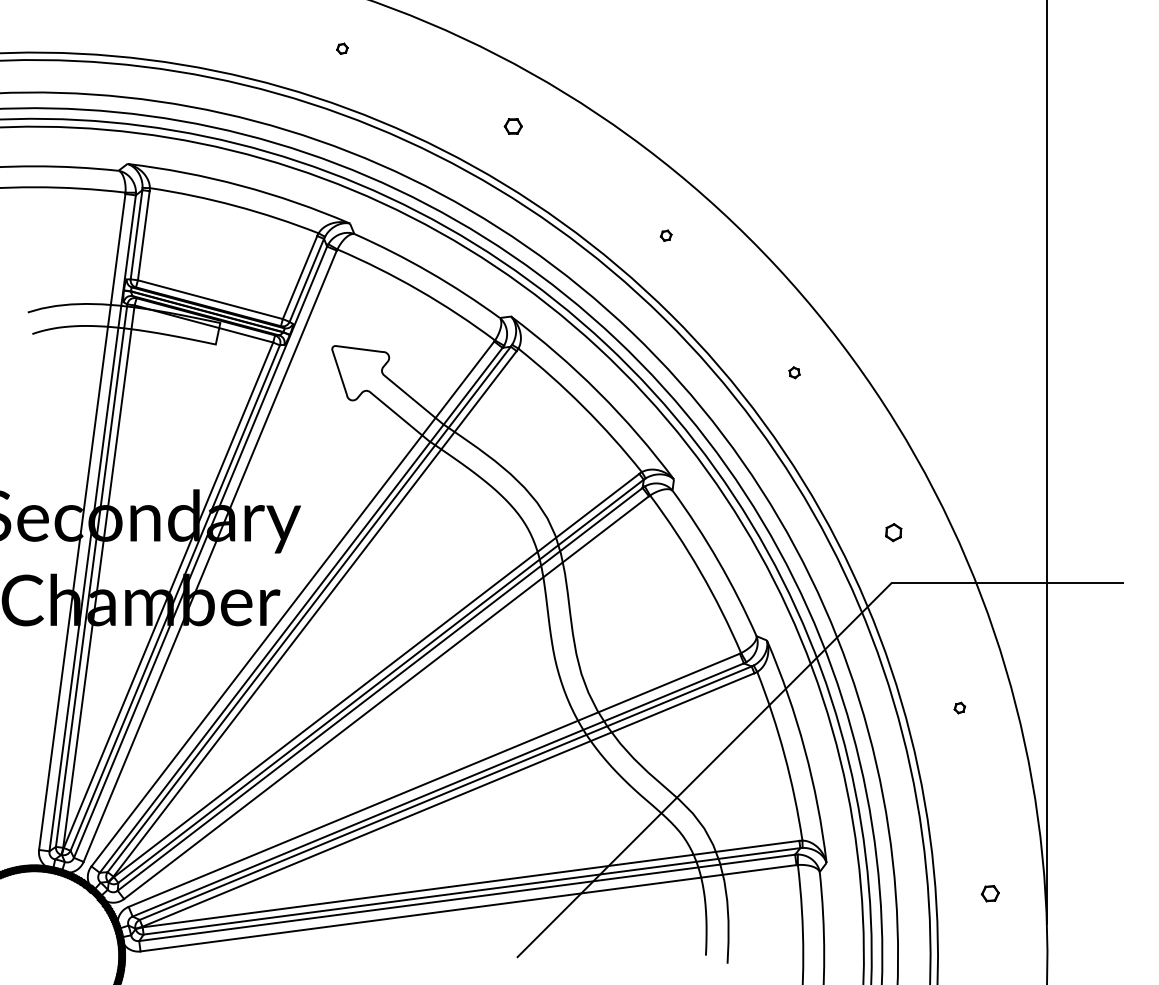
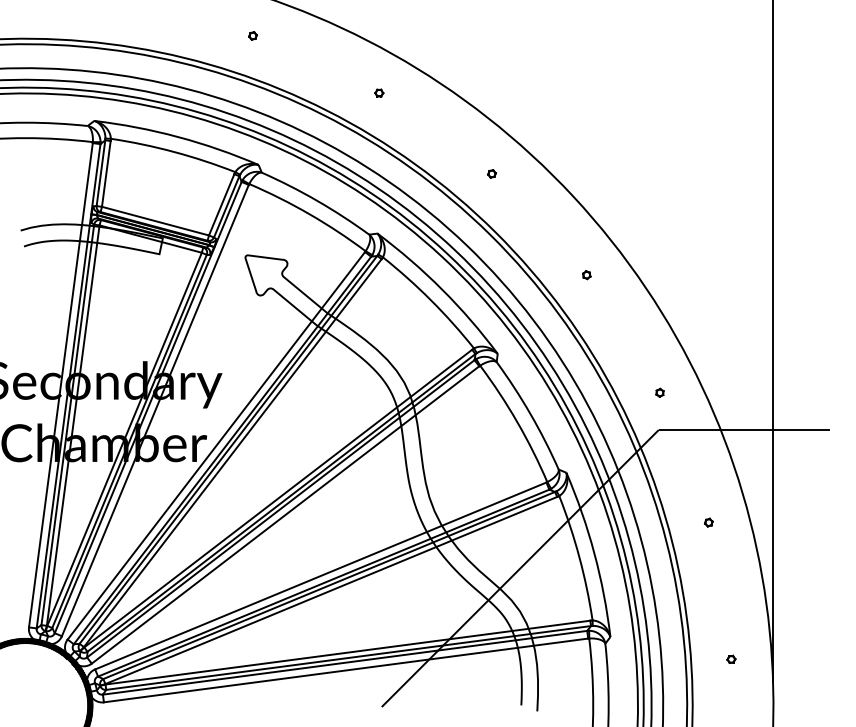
part: (513, 125) -> (379, 92), size x0.62
part: (893, 531) -> (659, 392), size x0.62
part: (990, 892) -> (731, 658), size x0.62

